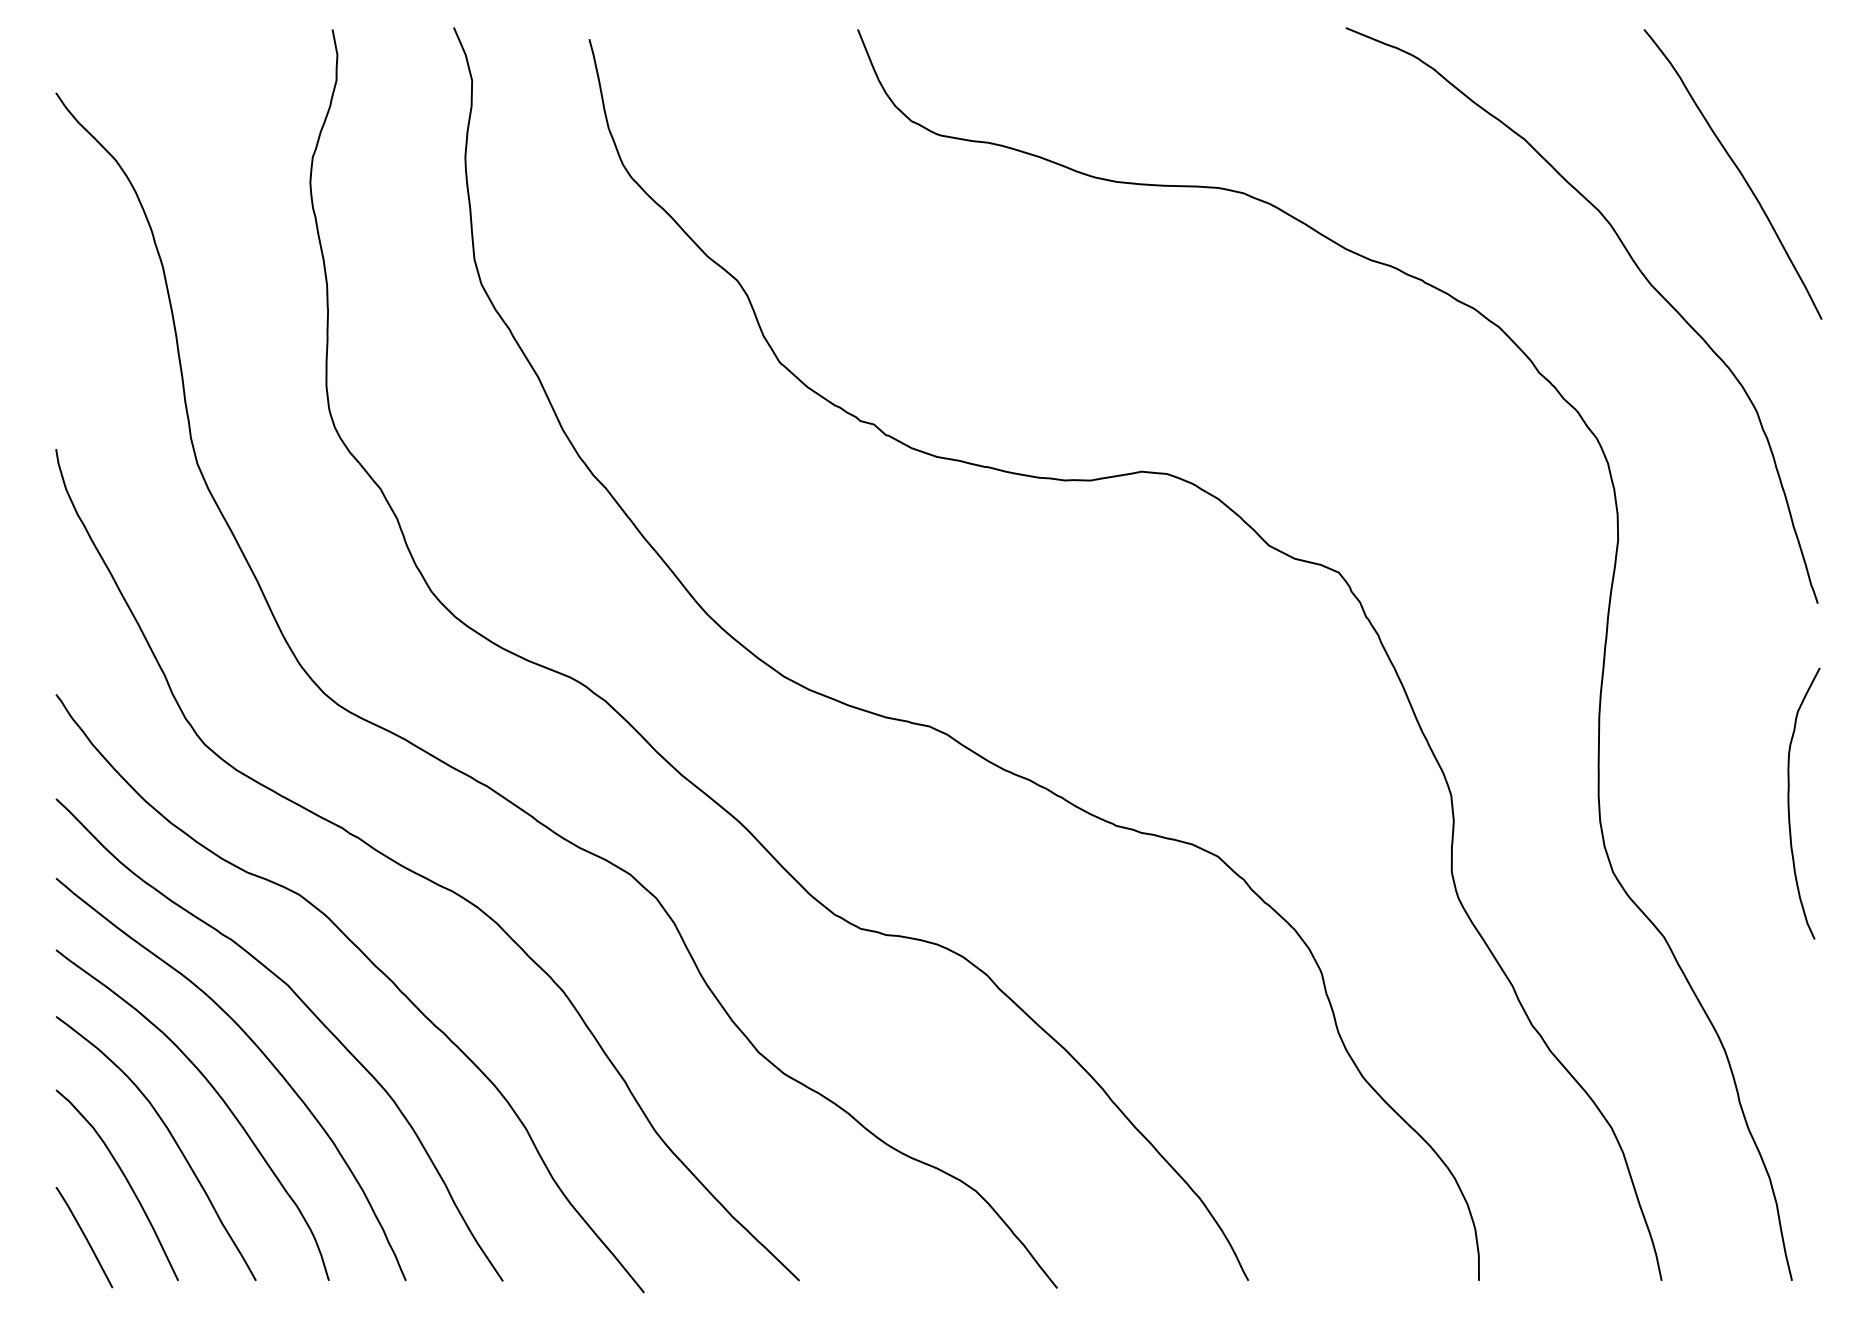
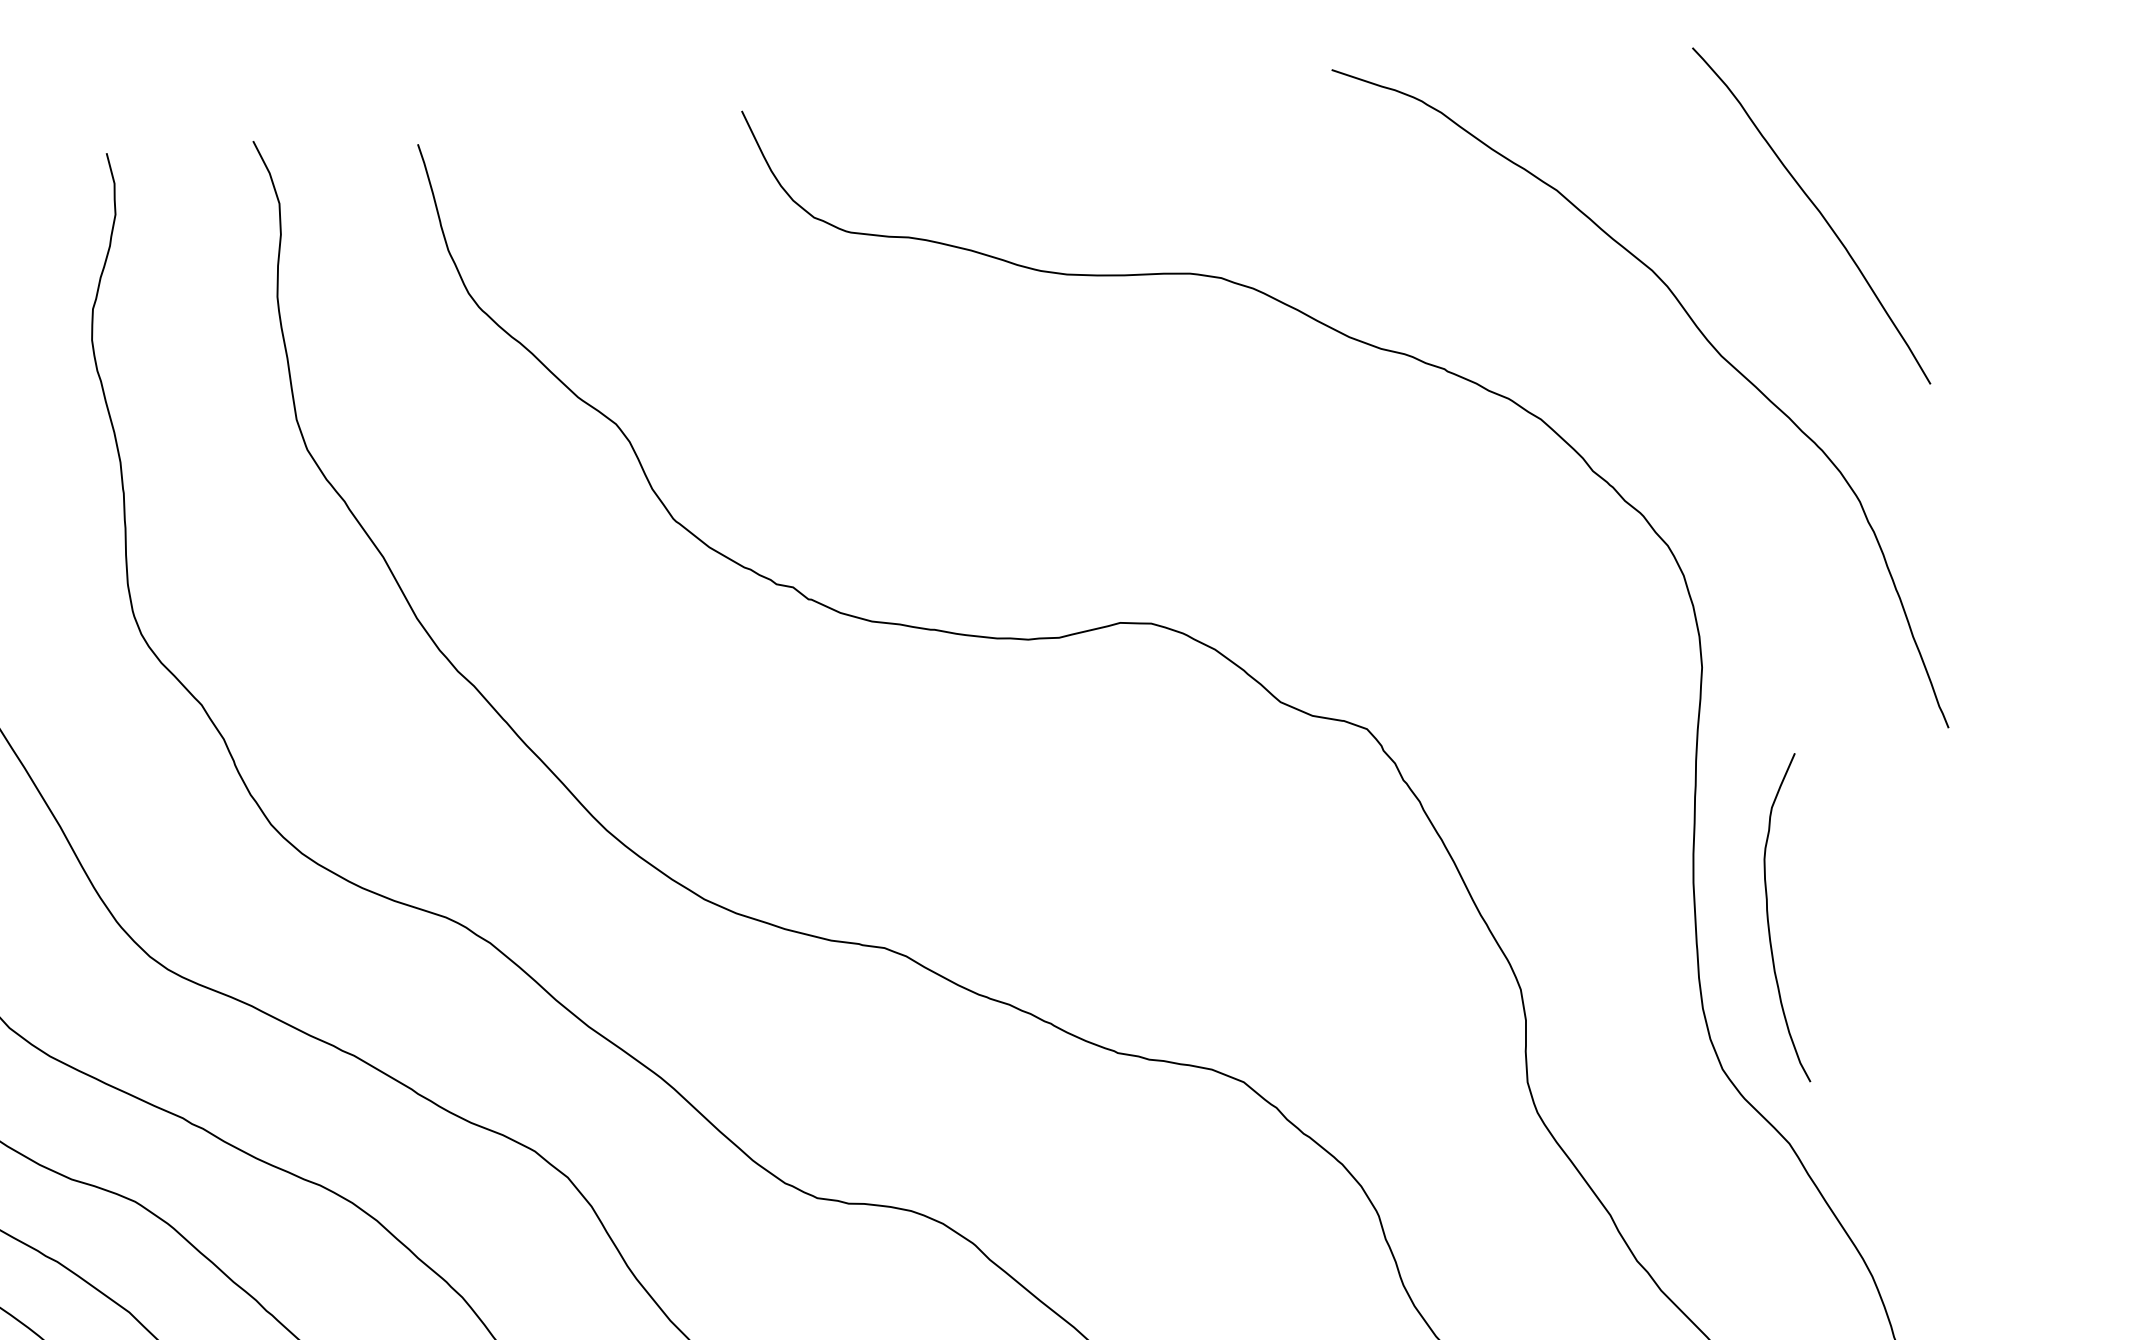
curve: (1789, 803) -> (1769, 919), moved

